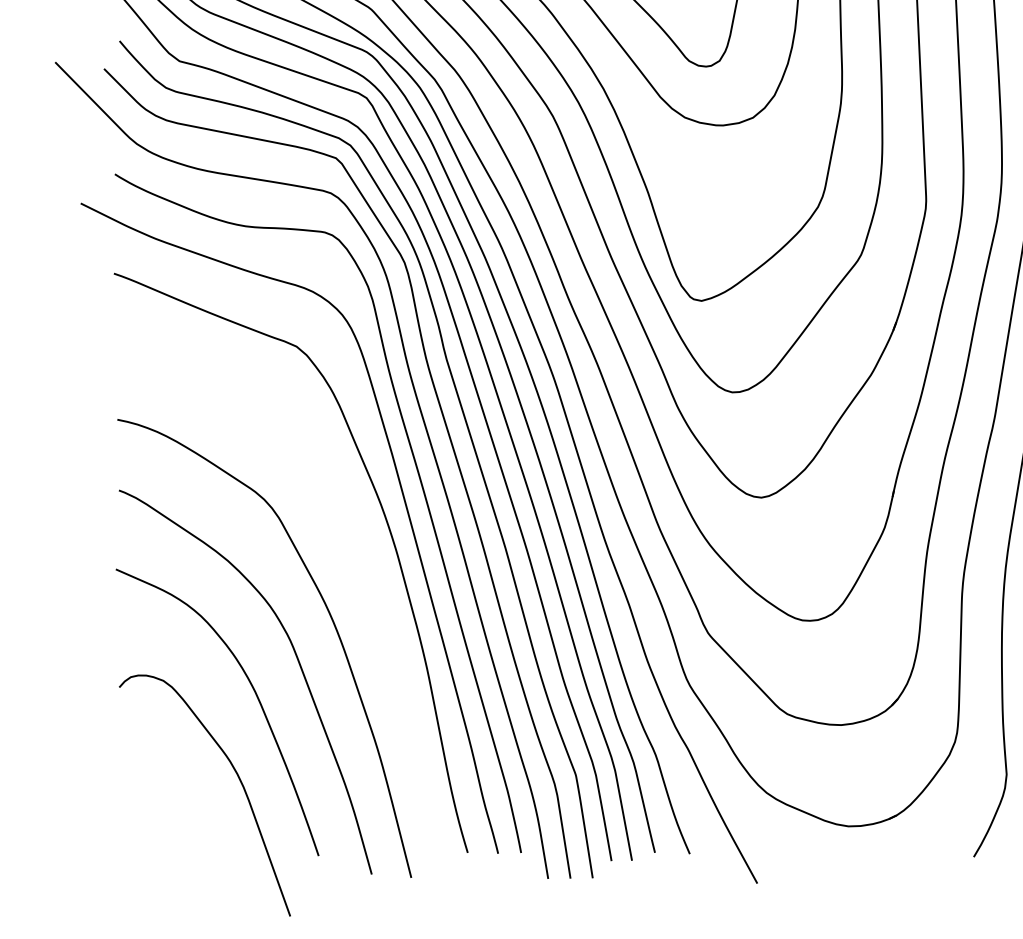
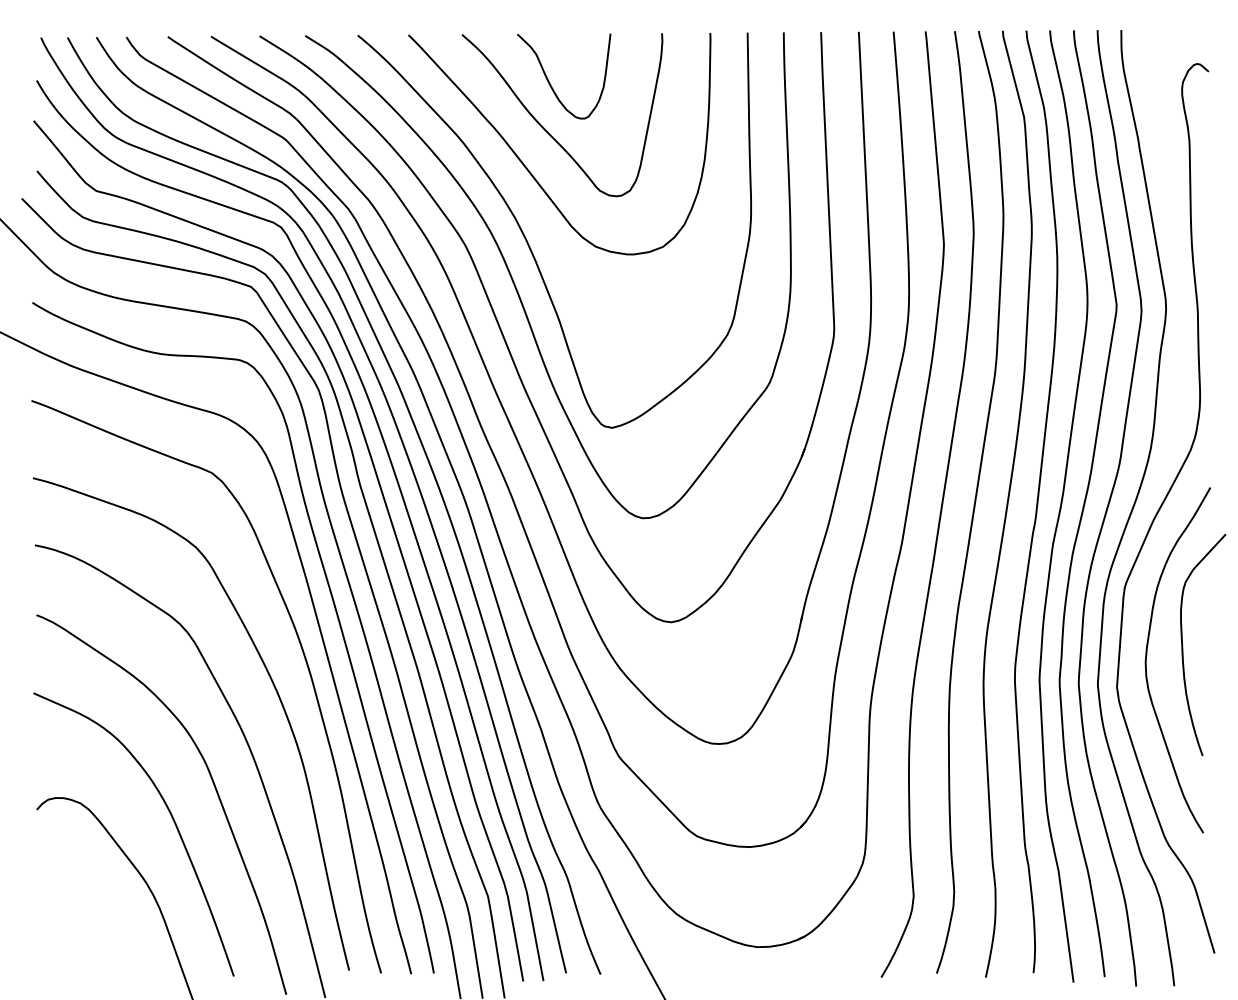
curve: (356, 558) -> (271, 682), added

